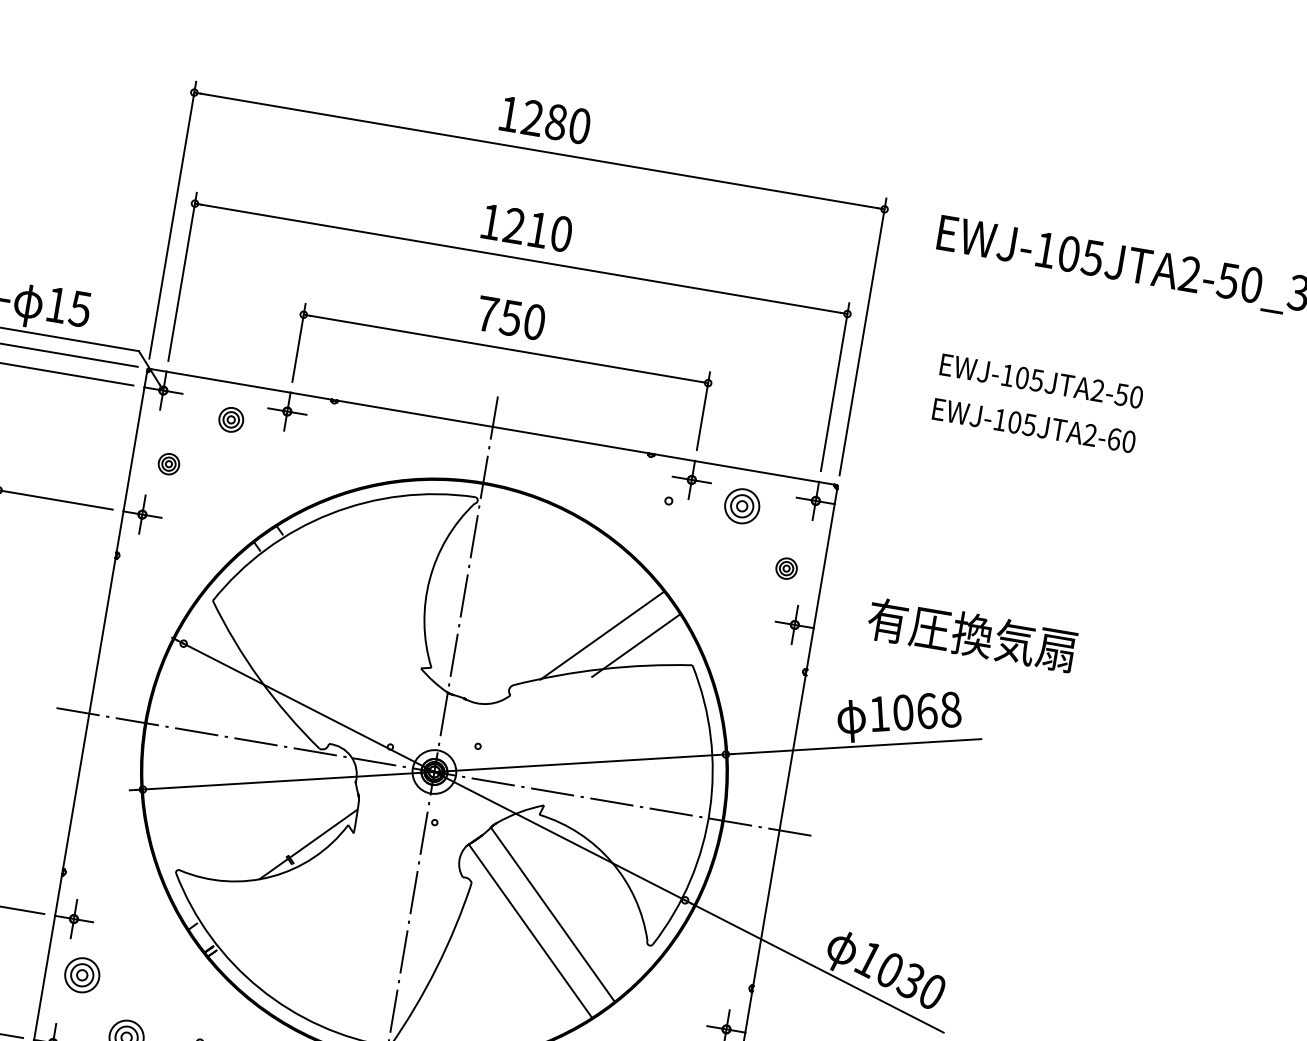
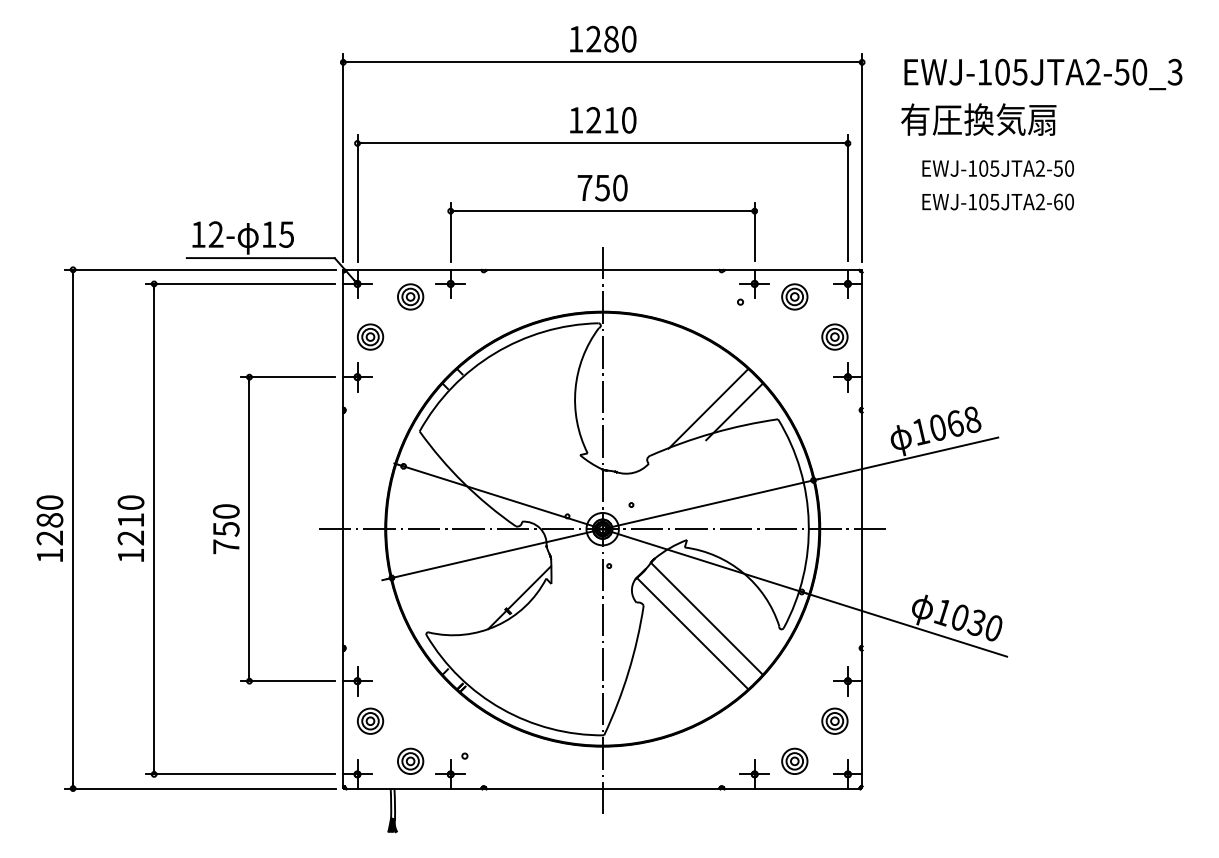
part: (231, 419) -> (410, 296), size x1.43
part: (168, 463) -> (370, 336), size x1.67
part: (786, 567) -> (834, 336), size x1.67
text: (971, 634) -> (978, 119), moved

